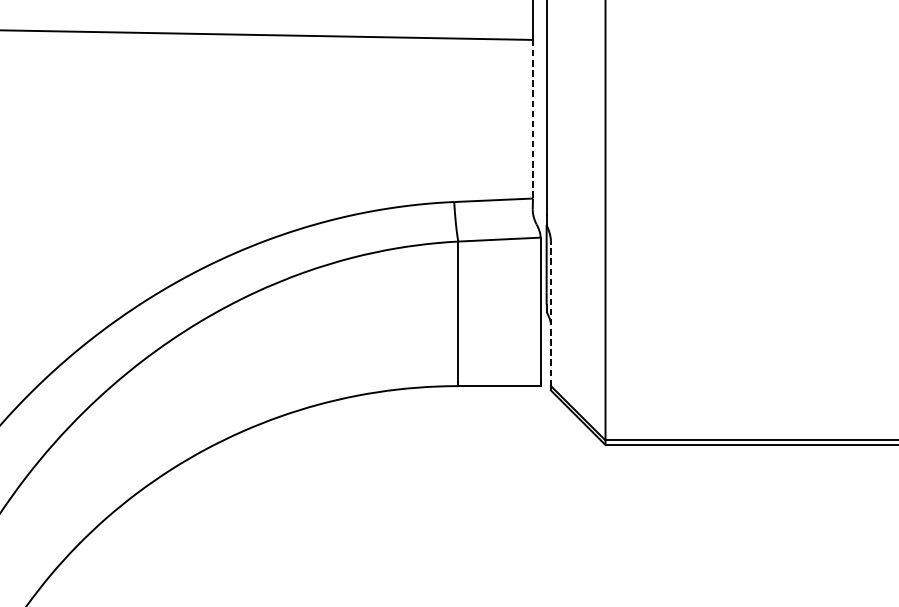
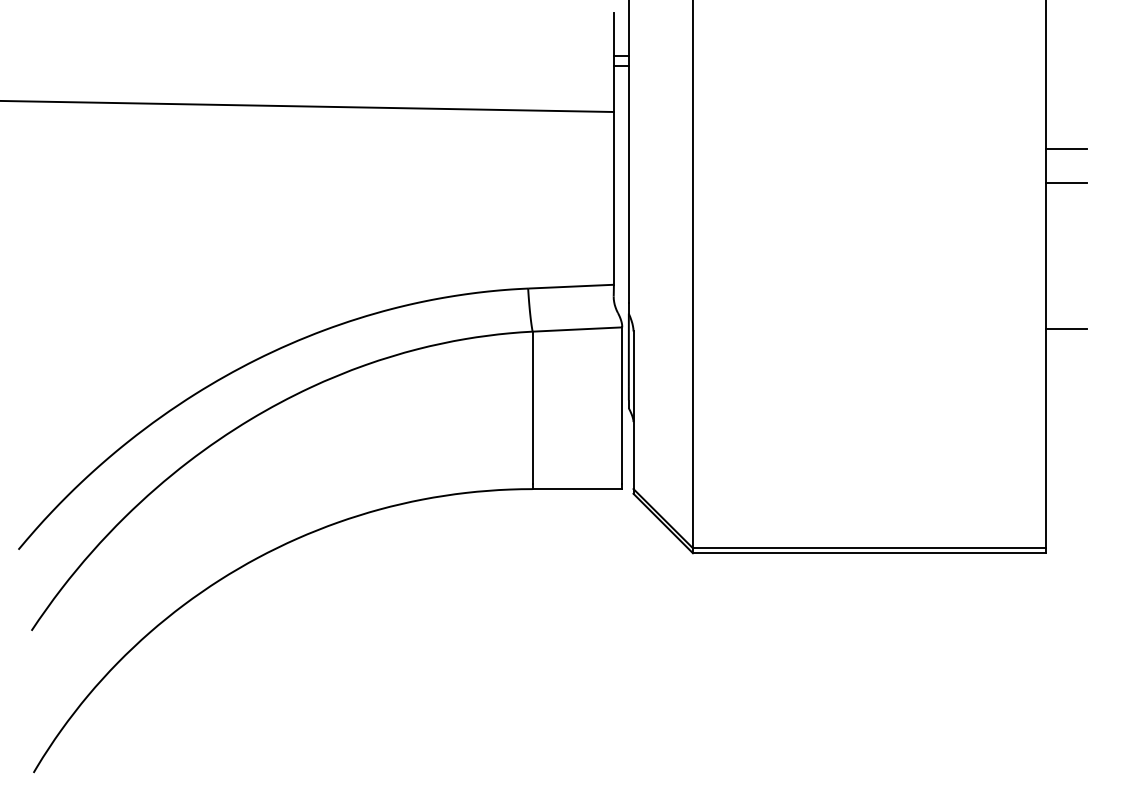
line: (532, 119) -> (613, 198), dashed -> solid
line: (550, 313) -> (633, 410), dashed -> solid

